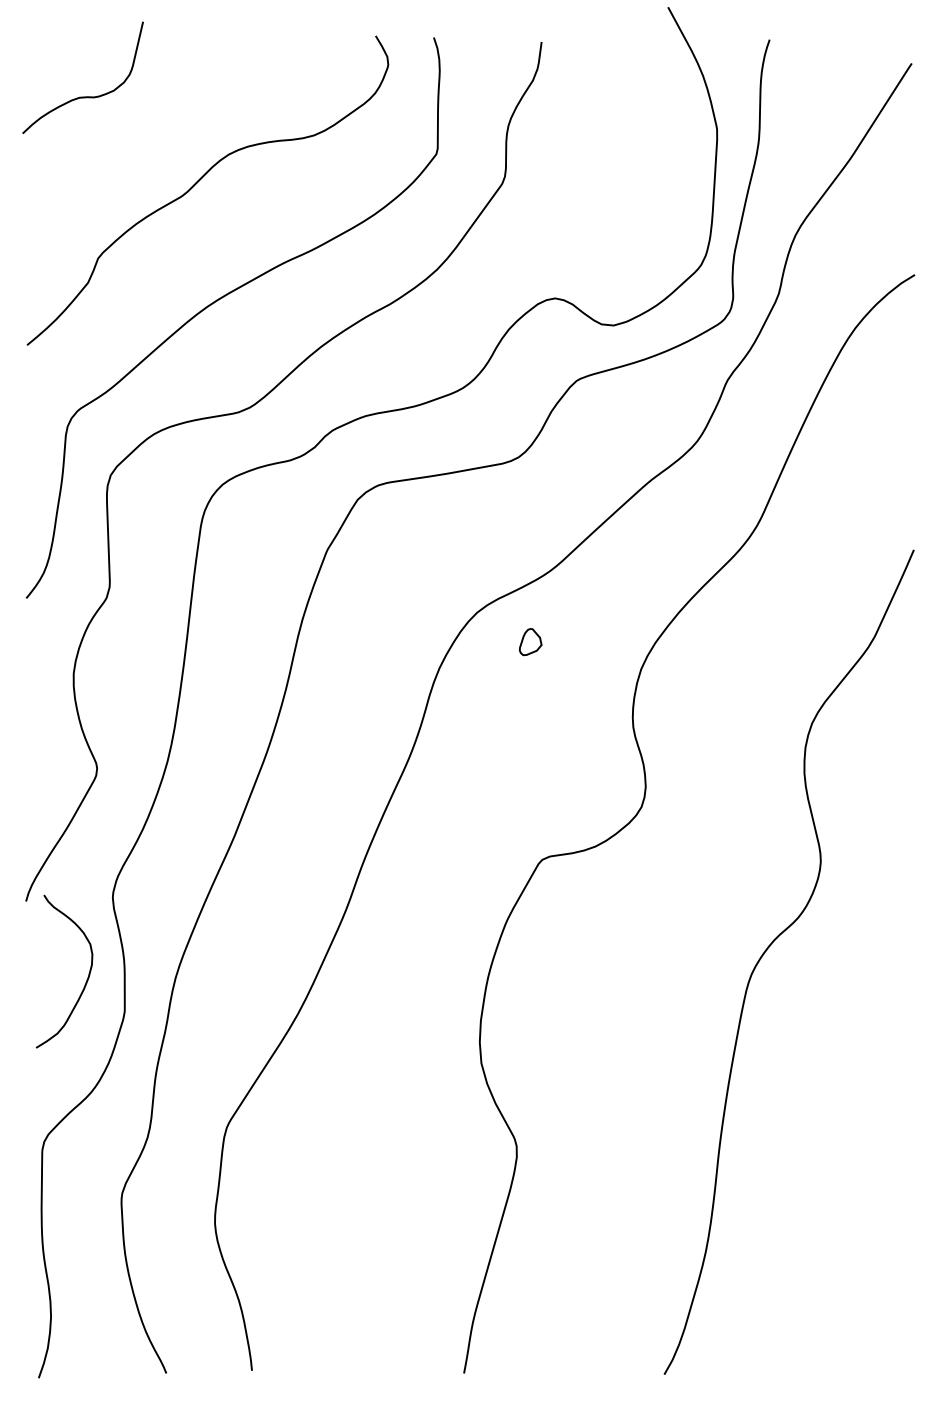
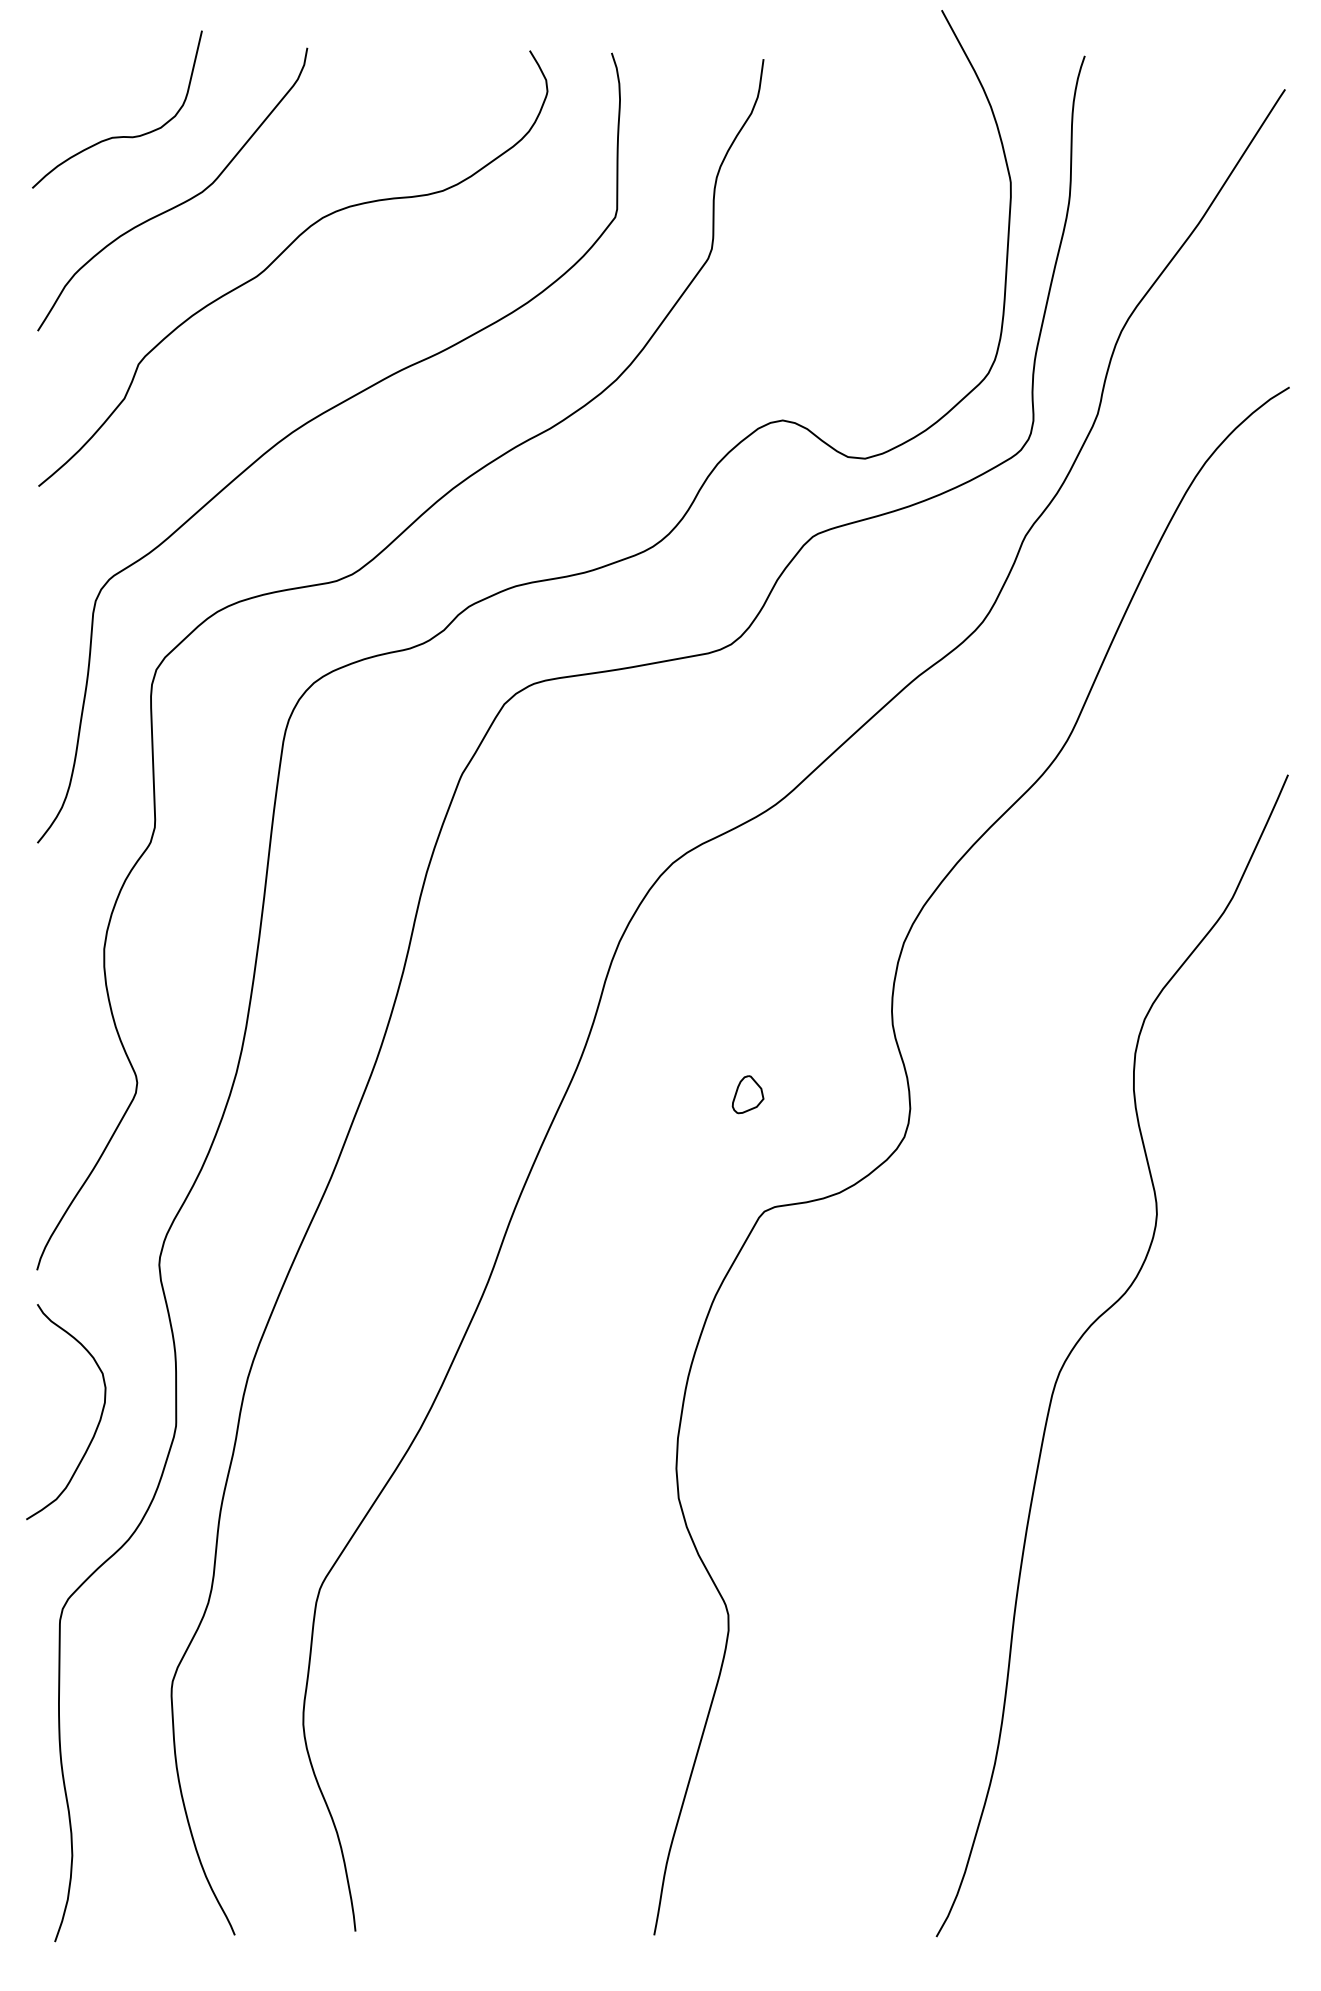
curve: (127, 144) -> (179, 203), added
part: (530, 641) -> (747, 1094), moved
curve: (85, 981) -> (96, 1426), moved

